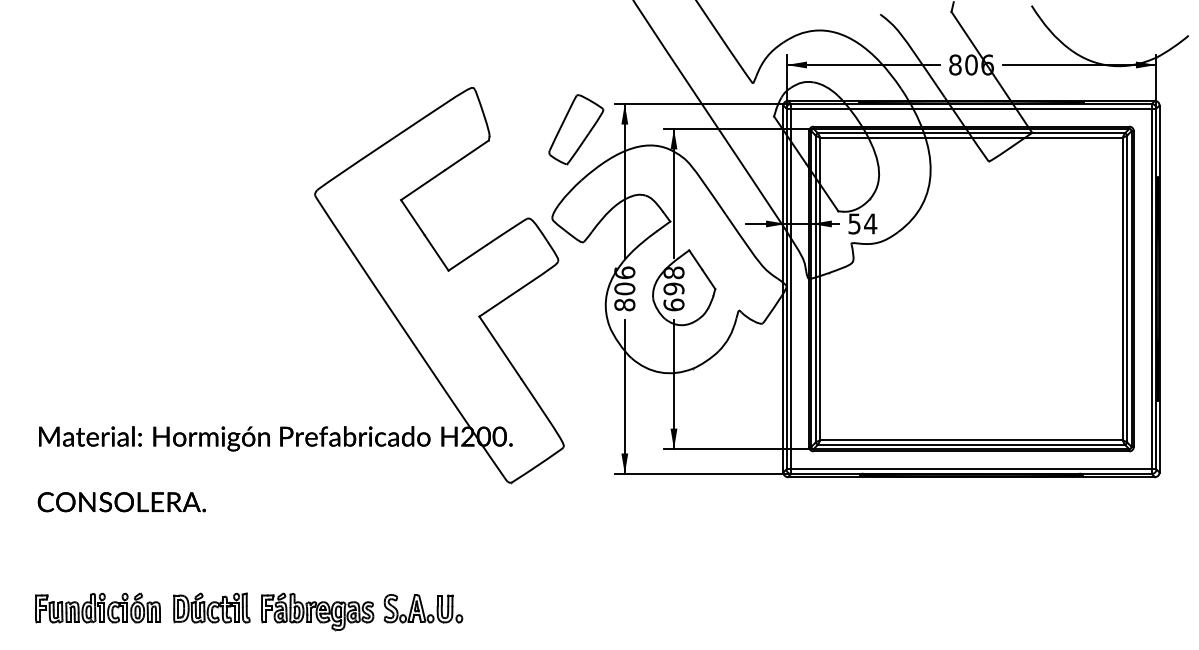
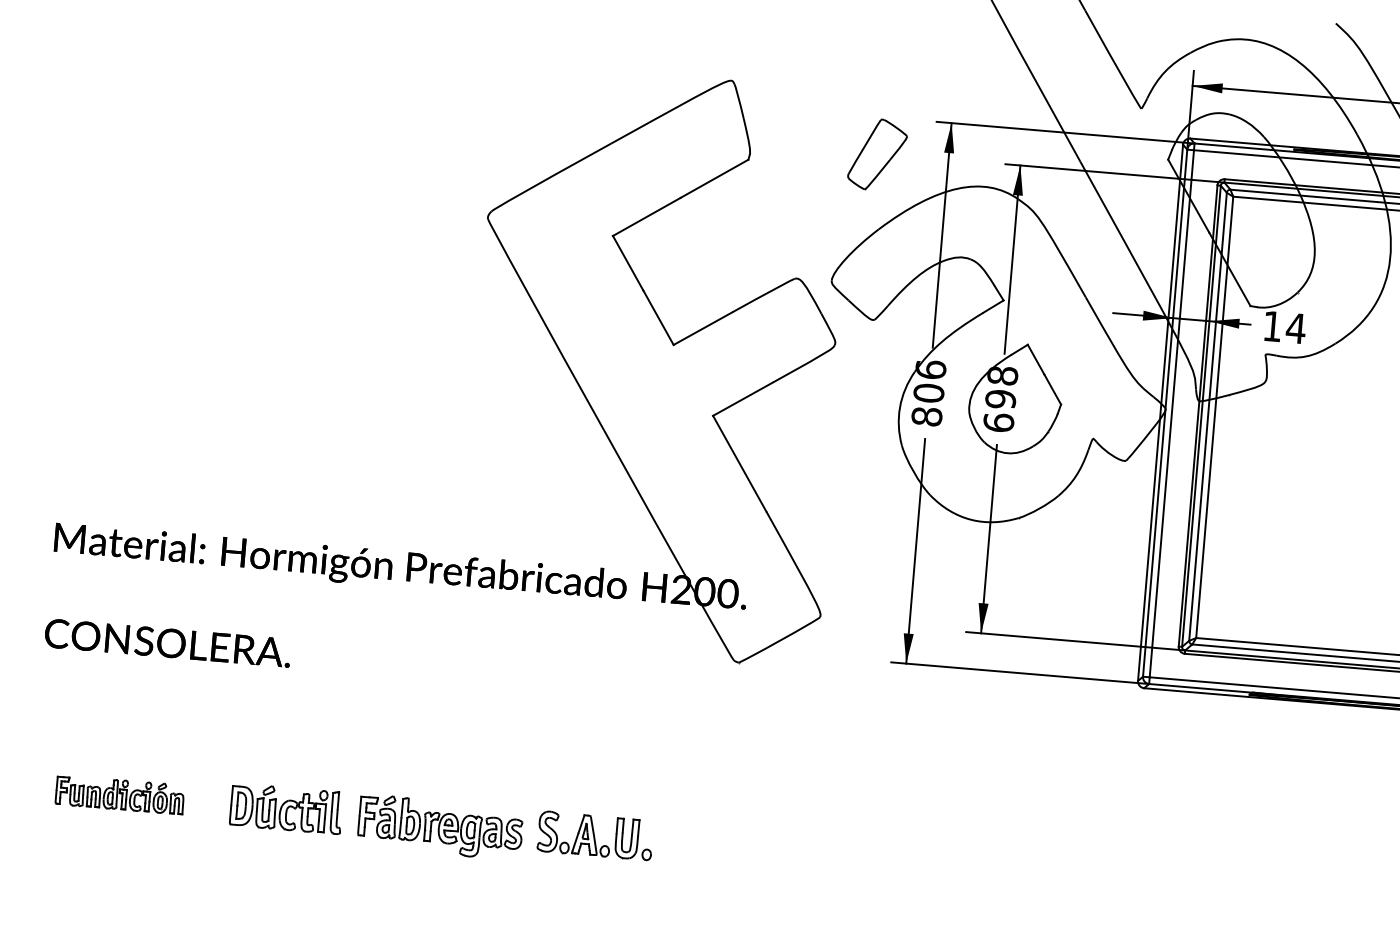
part: (576, 129) -> (877, 154), size x0.7
text: (854, 223) -> (1272, 325), 54 -> 14
part: (97, 607) -> (119, 793), size x0.7

